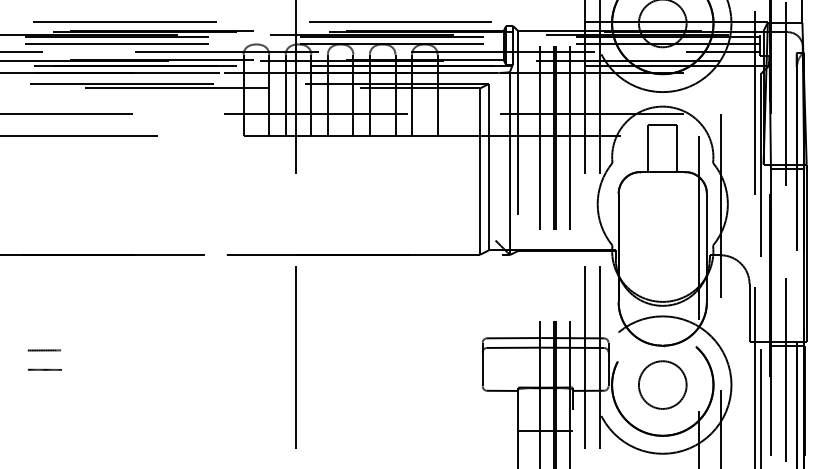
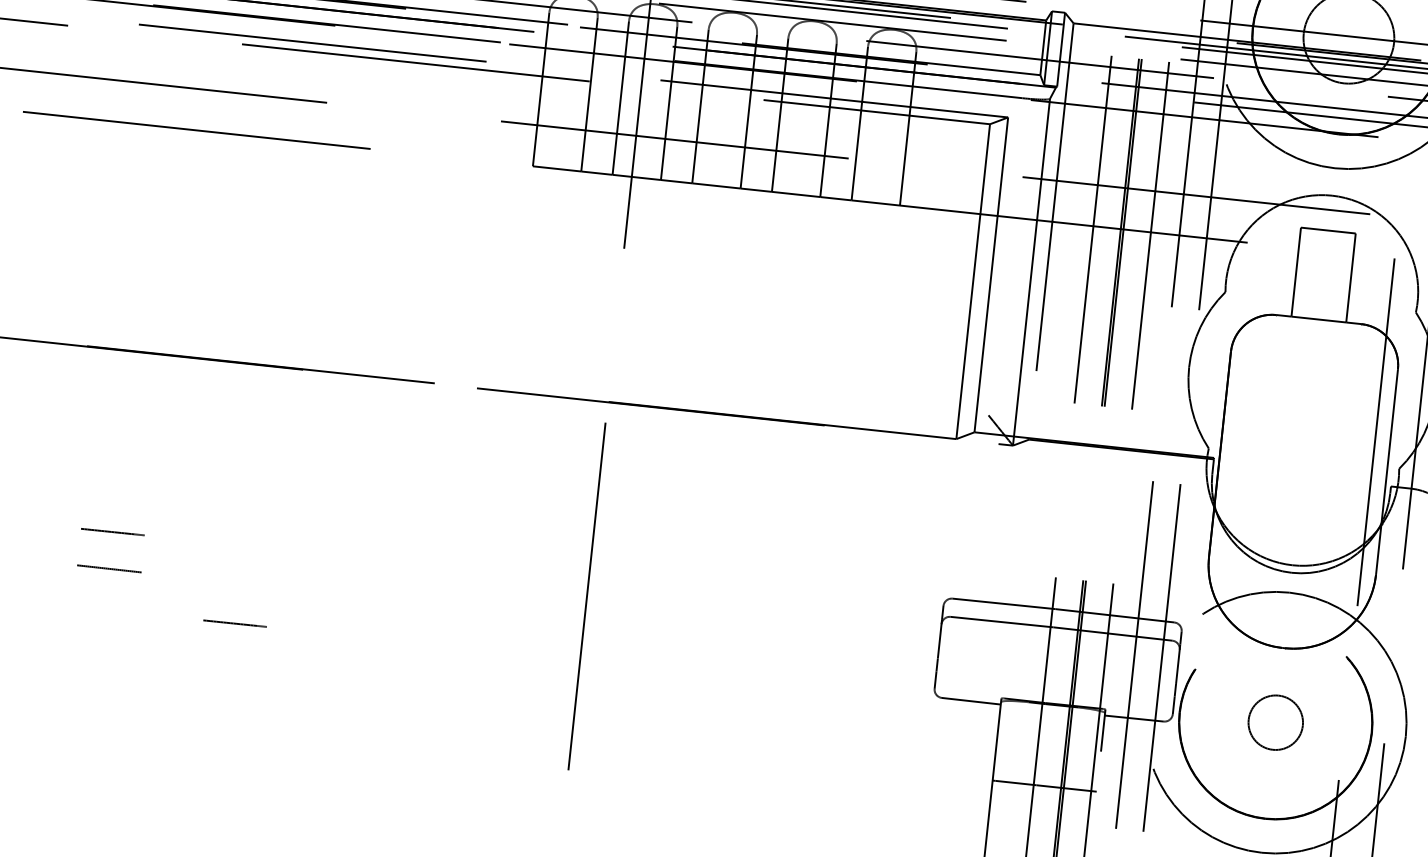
circle: (662, 384) -> (1275, 721), size x0.6
line: (112, 391) -> (232, 623), added

